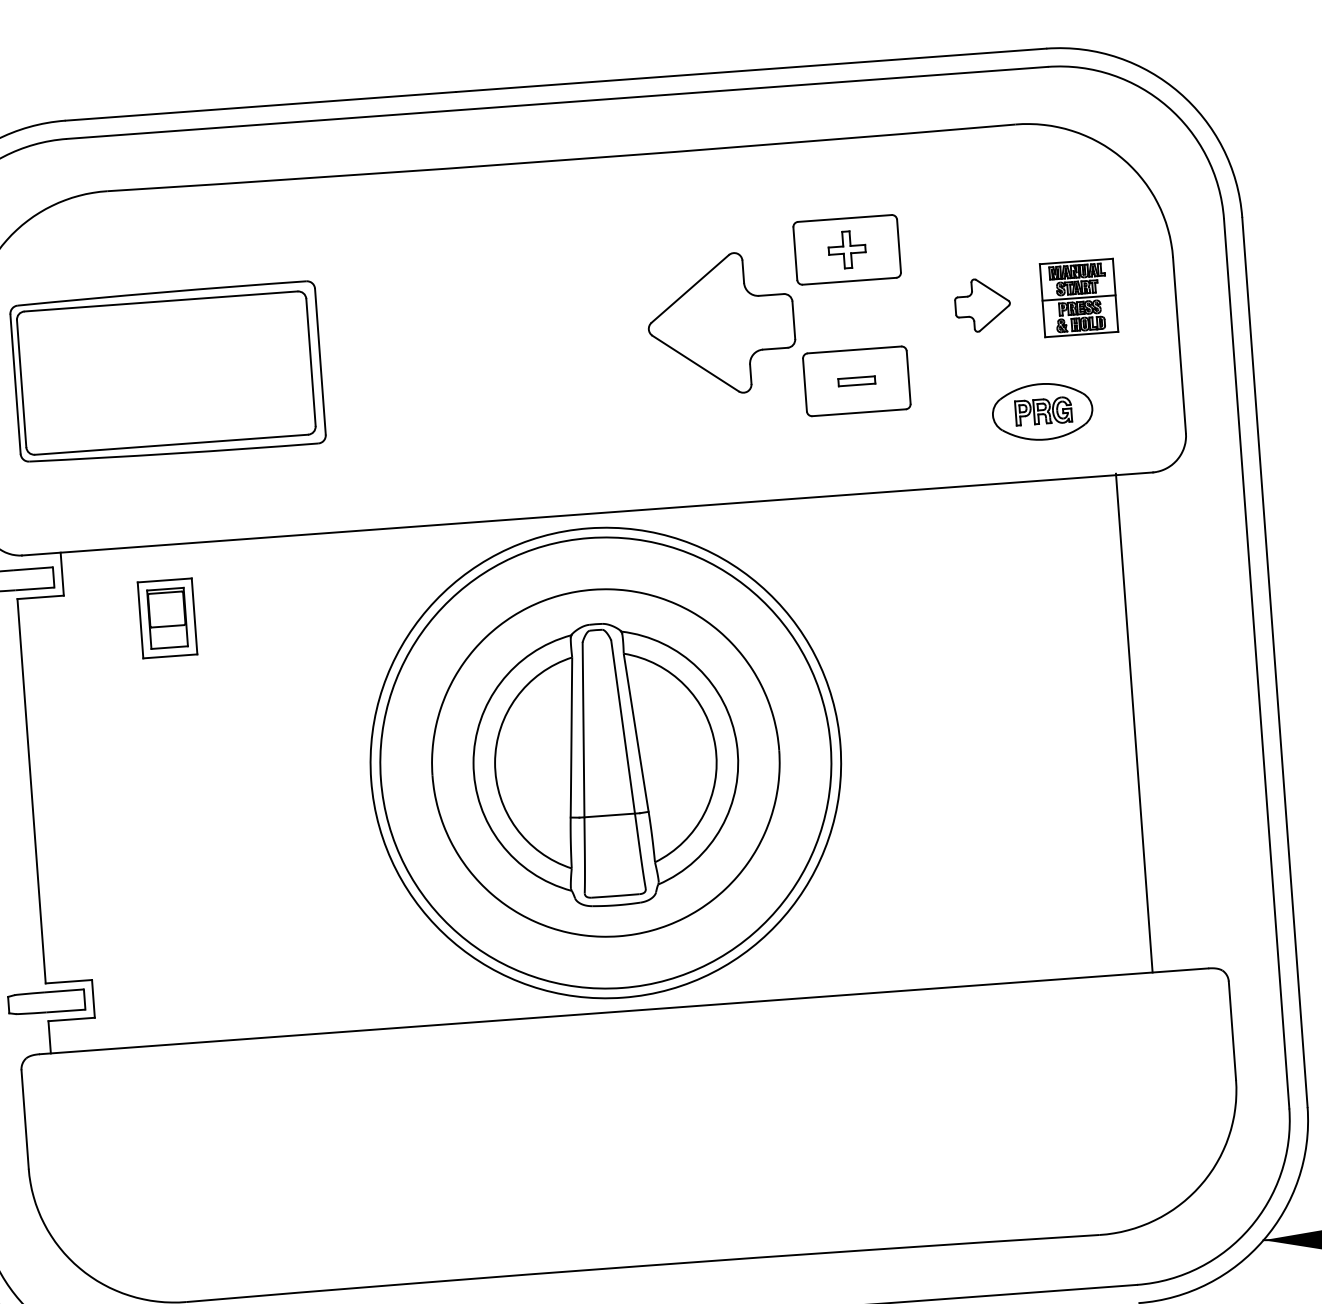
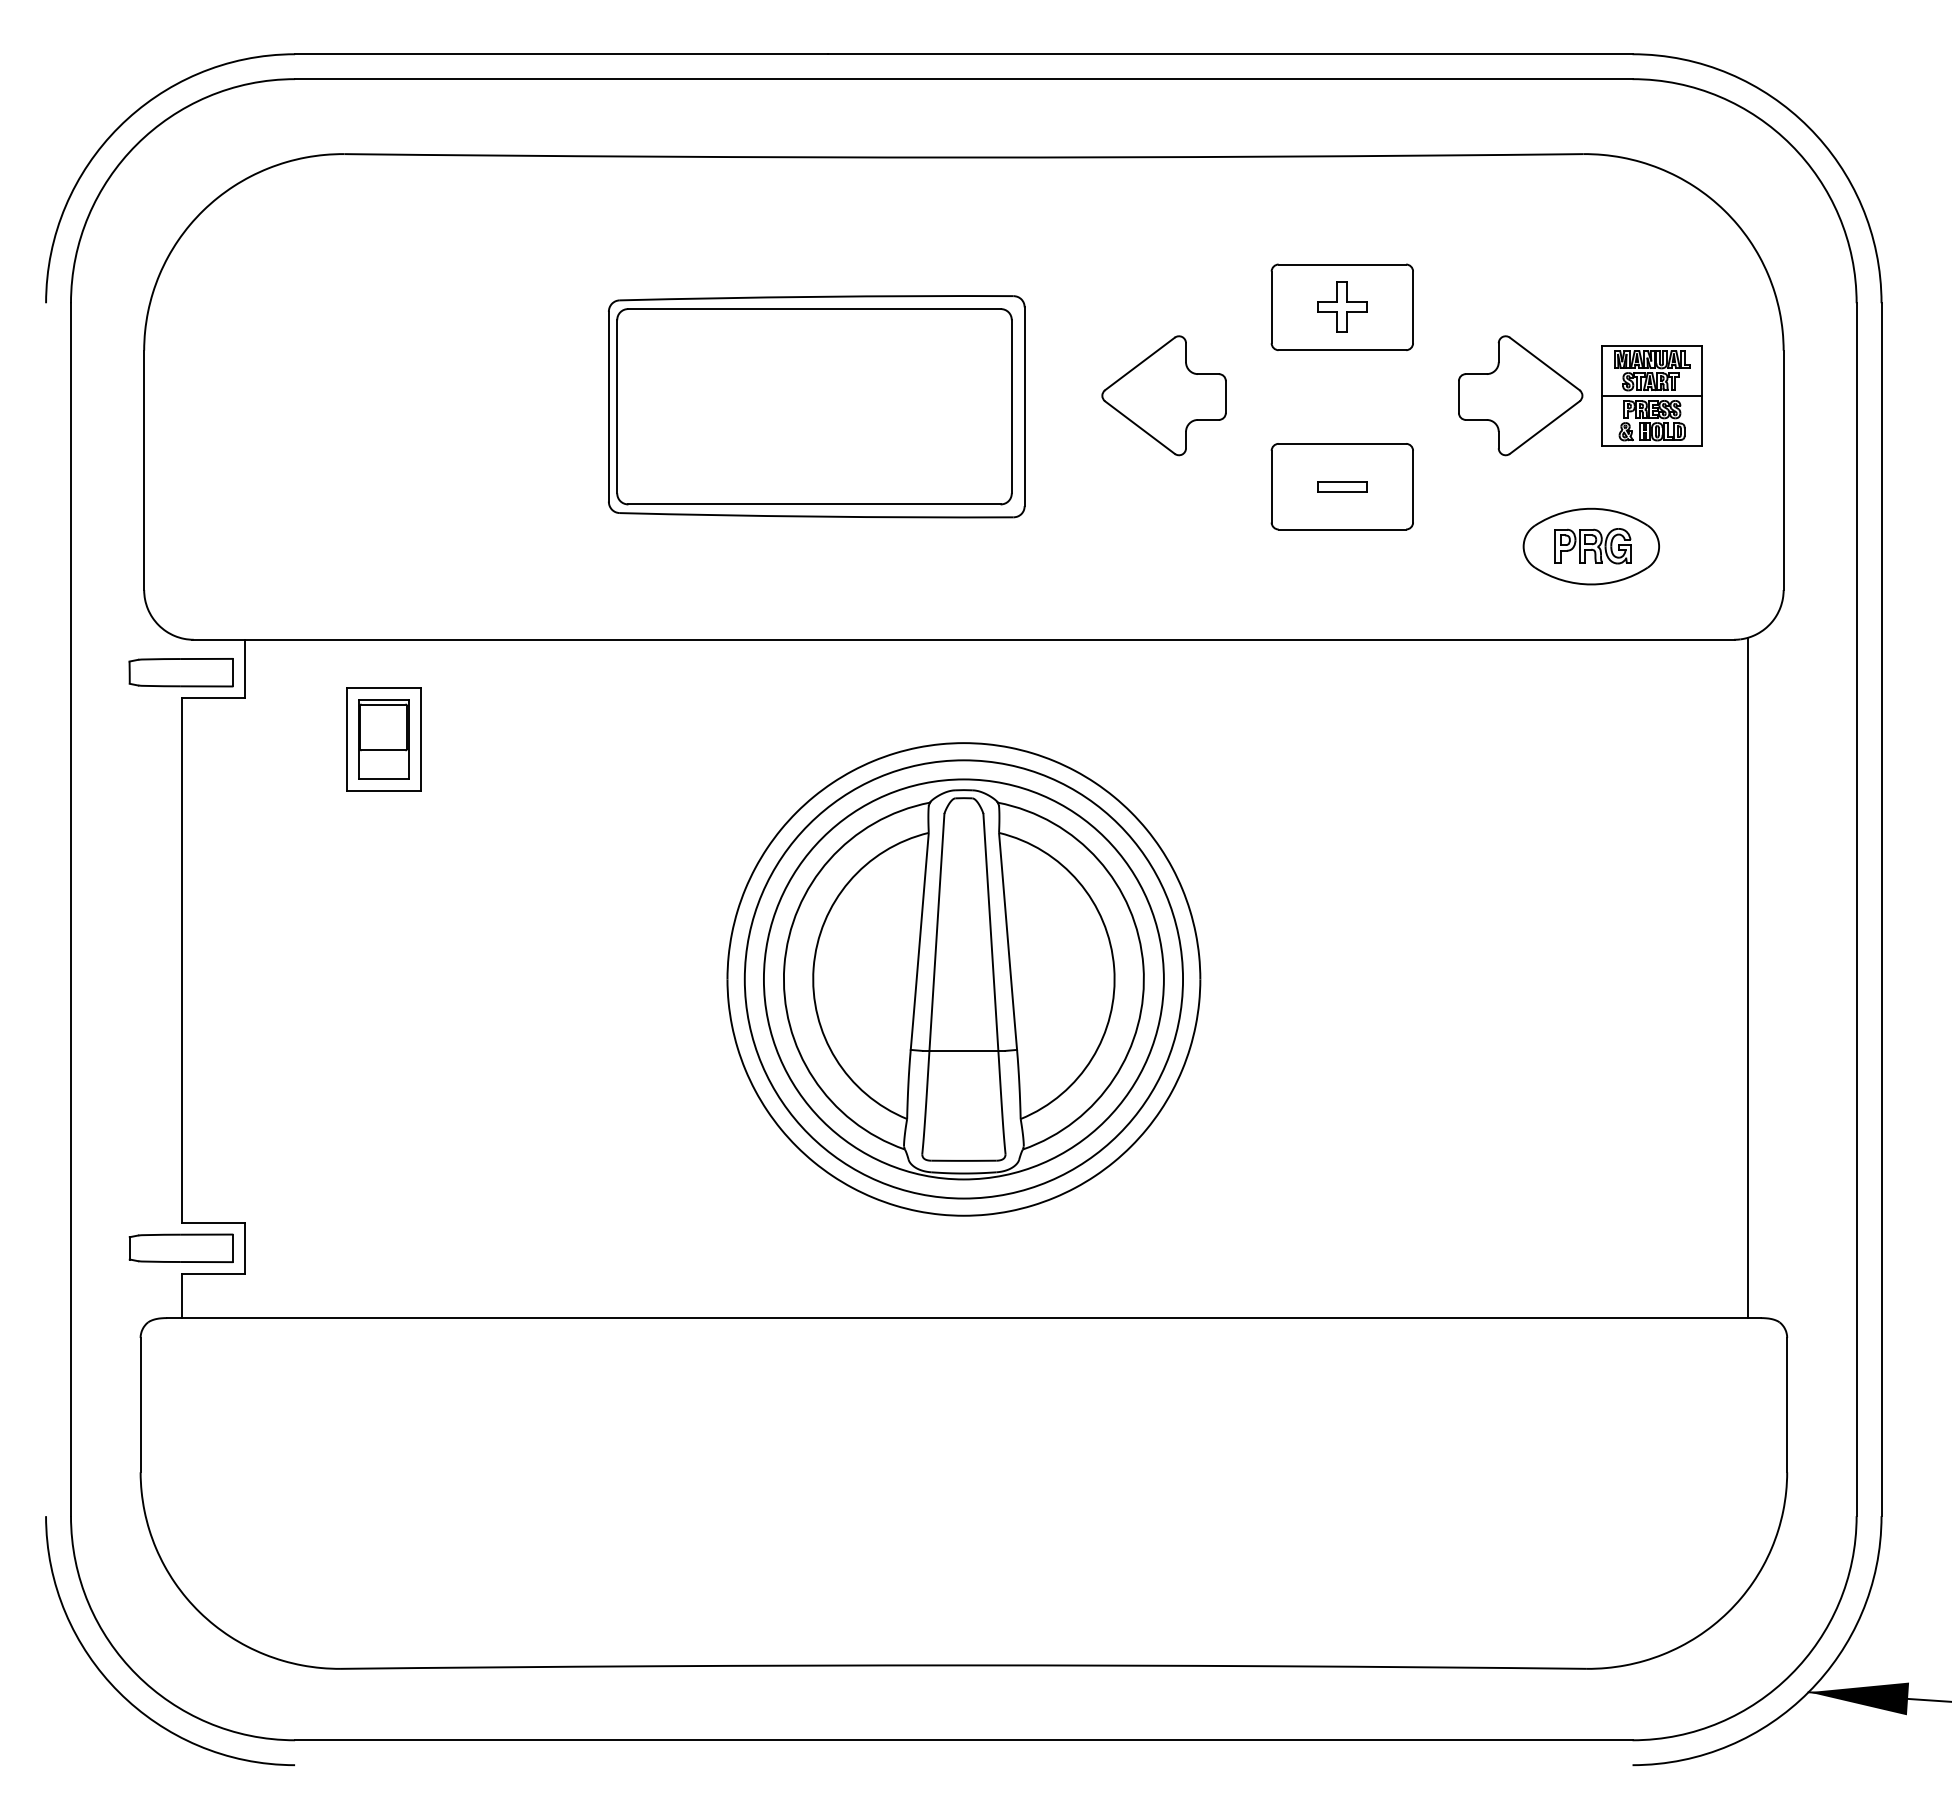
part: (982, 304) -> (1520, 395), size x1.67
part: (720, 324) -> (1163, 395), size x0.62
part: (167, 372) -> (816, 406), moved
line: (1134, 722) -> (1747, 977), moved
circle: (605, 763) -> (963, 979), size x0.62
circle: (605, 763) -> (963, 979), size x0.71

